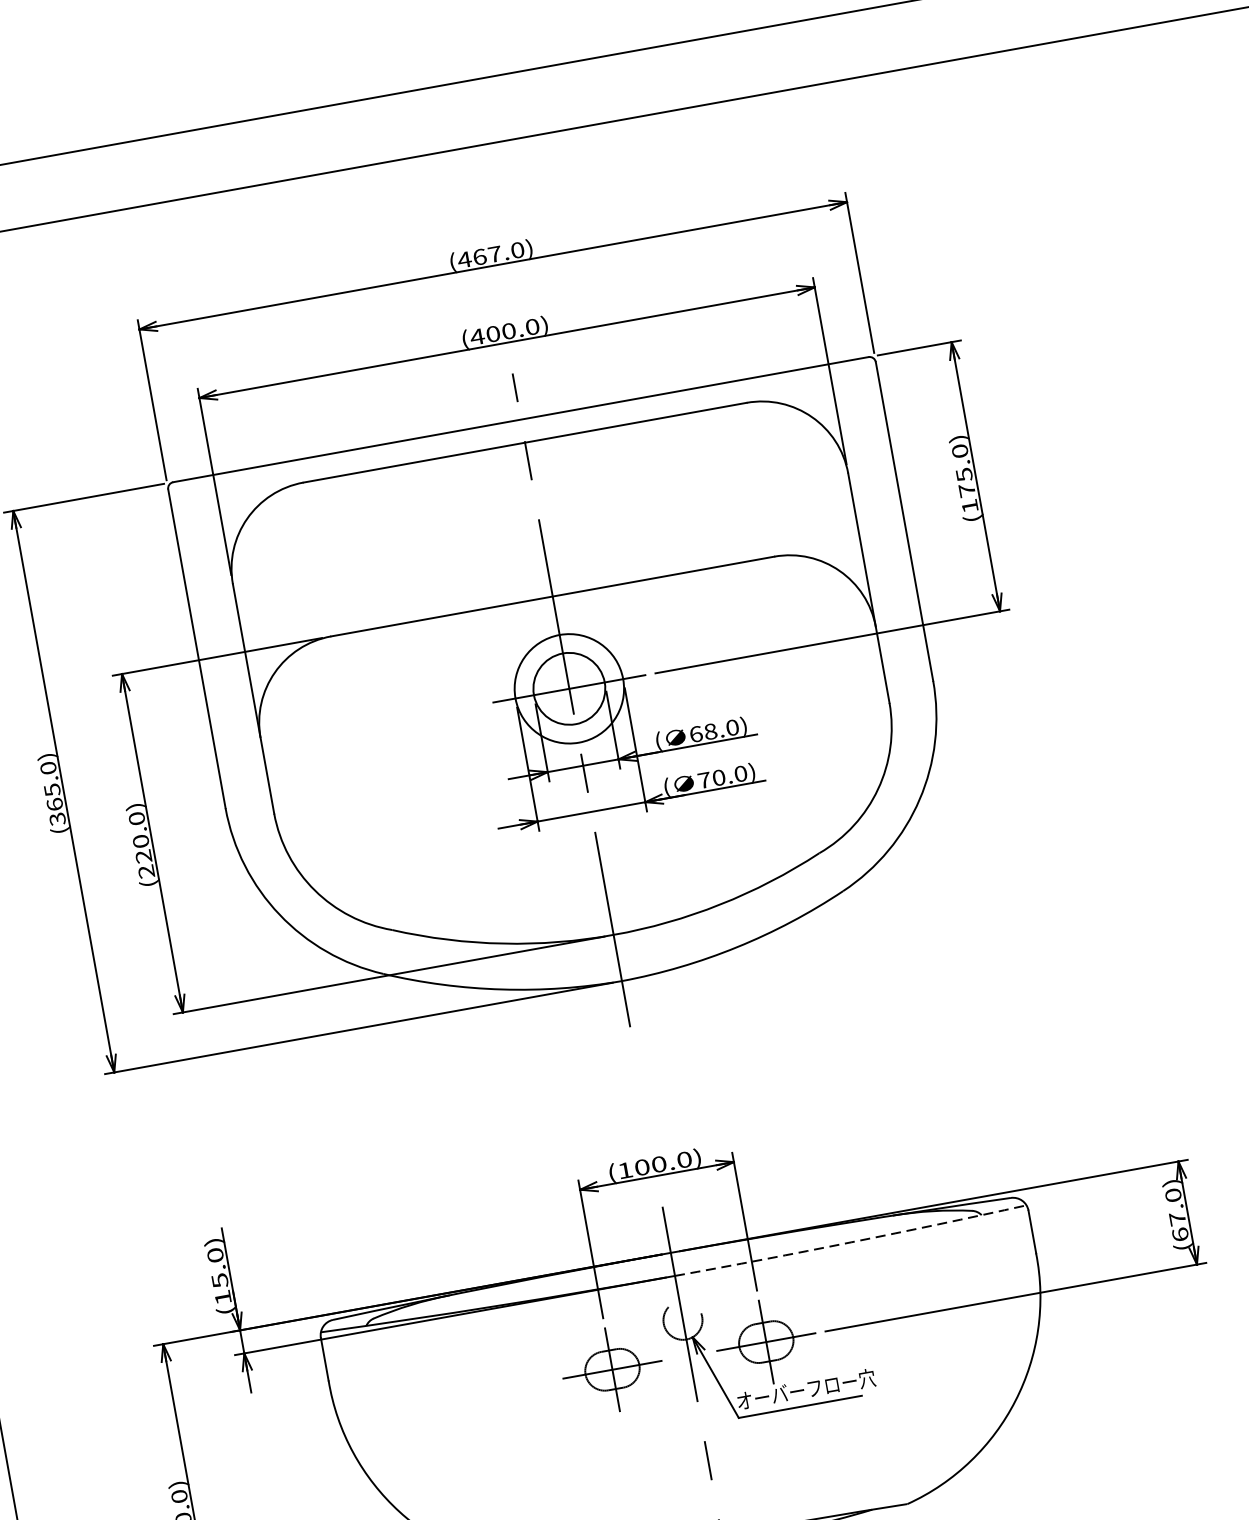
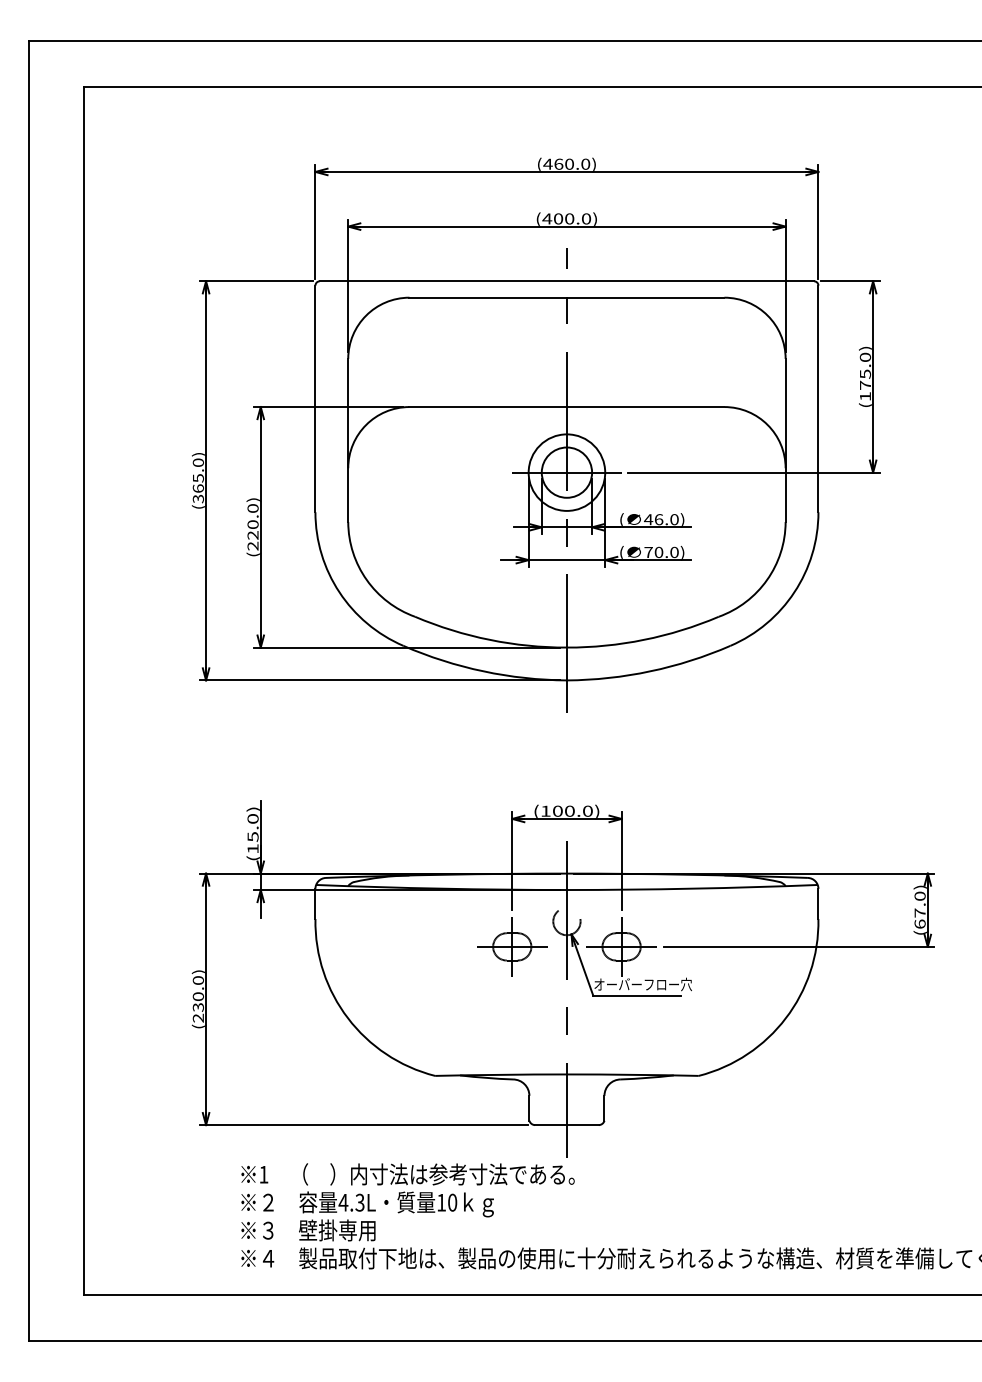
text: (494, 253) -> (569, 163), (467.0) -> (460.0)
text: (702, 732) -> (653, 519), 68.0) -> 46.0)
arc: (851, 1242) -> (692, 888), dashed -> solid

